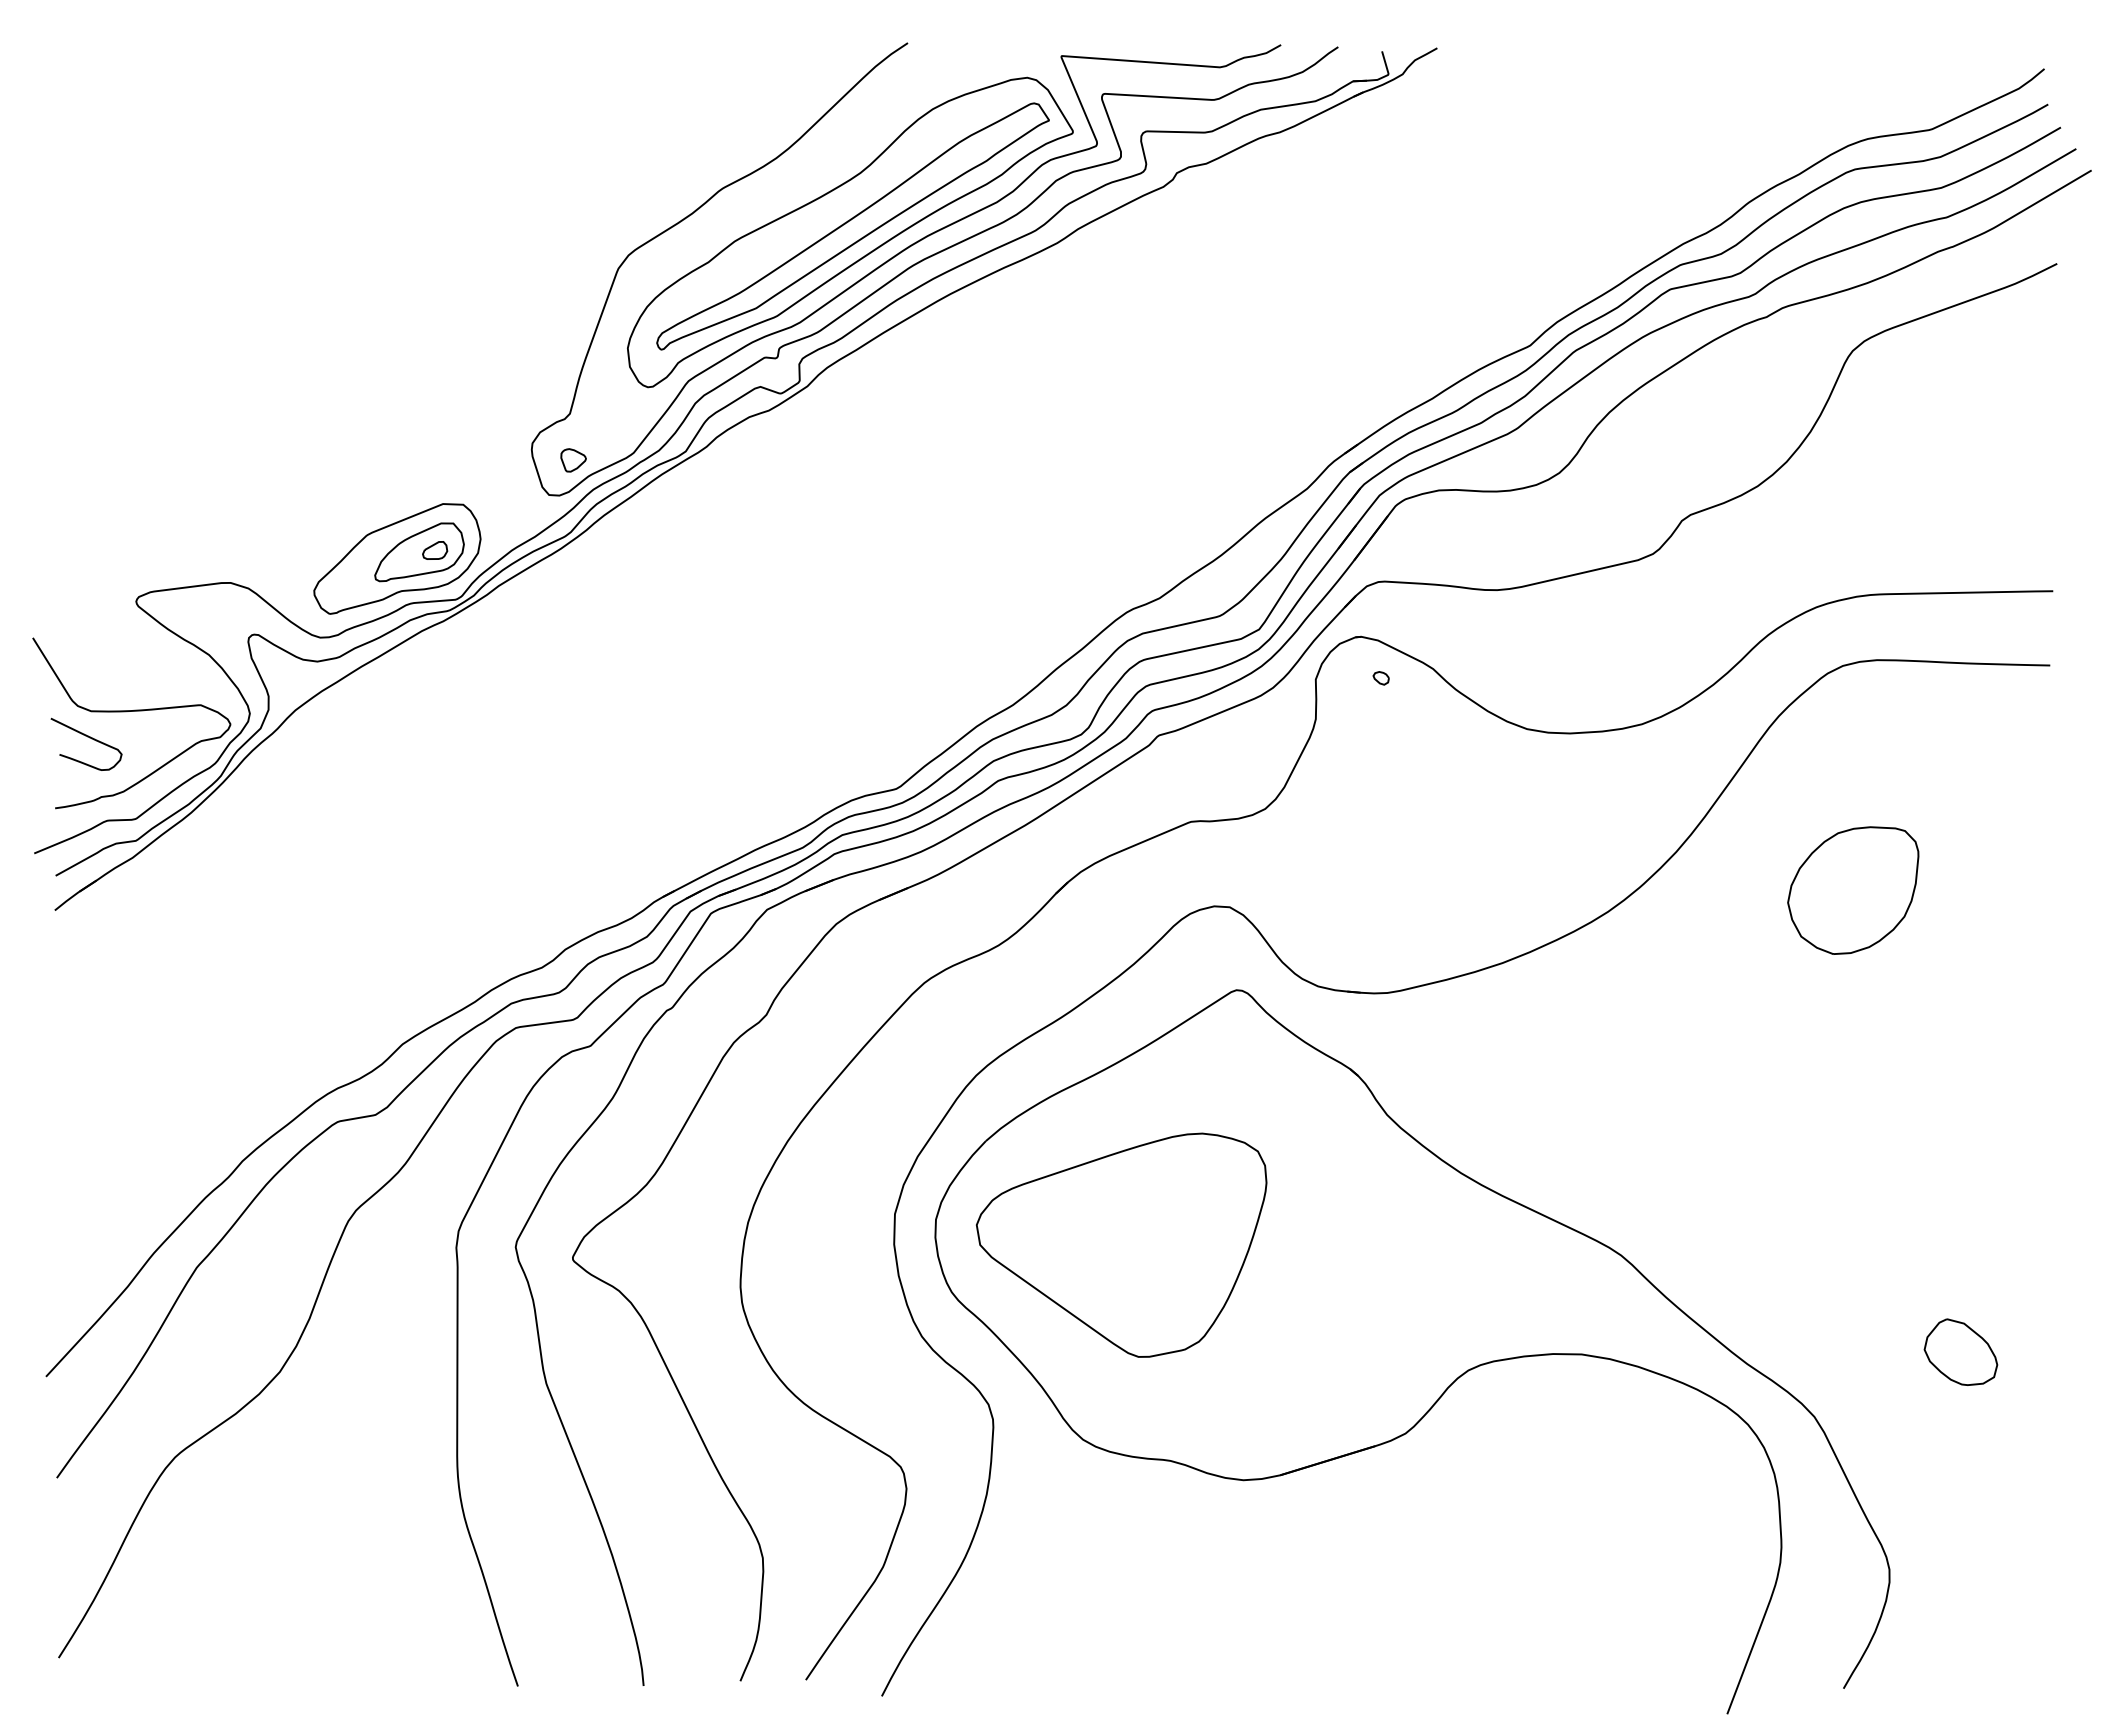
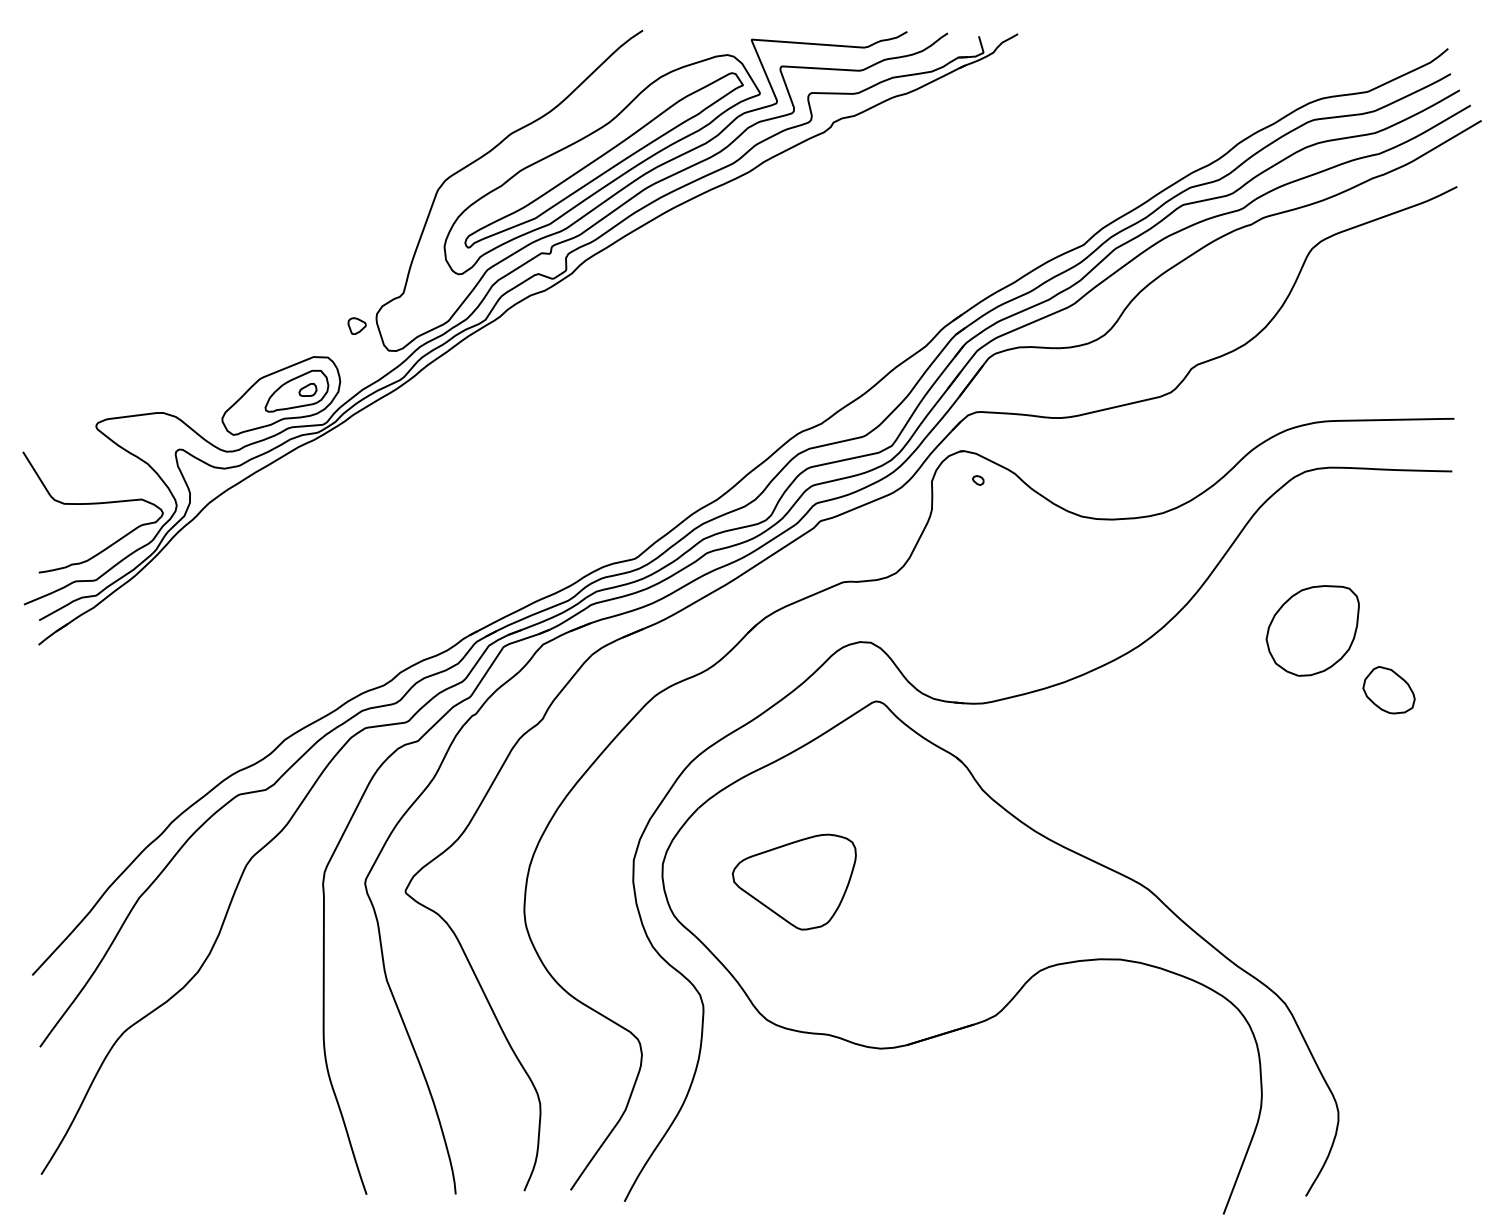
part: (573, 460) -> (357, 326), moved
curve: (89, 738) -> (63, 523), removed
part: (1121, 1244) -> (794, 881), size x0.6
part: (1960, 1351) -> (1388, 689), moved

